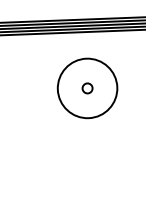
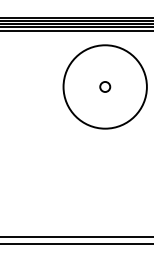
circle: (87, 87) -> (105, 86), size x1.4

